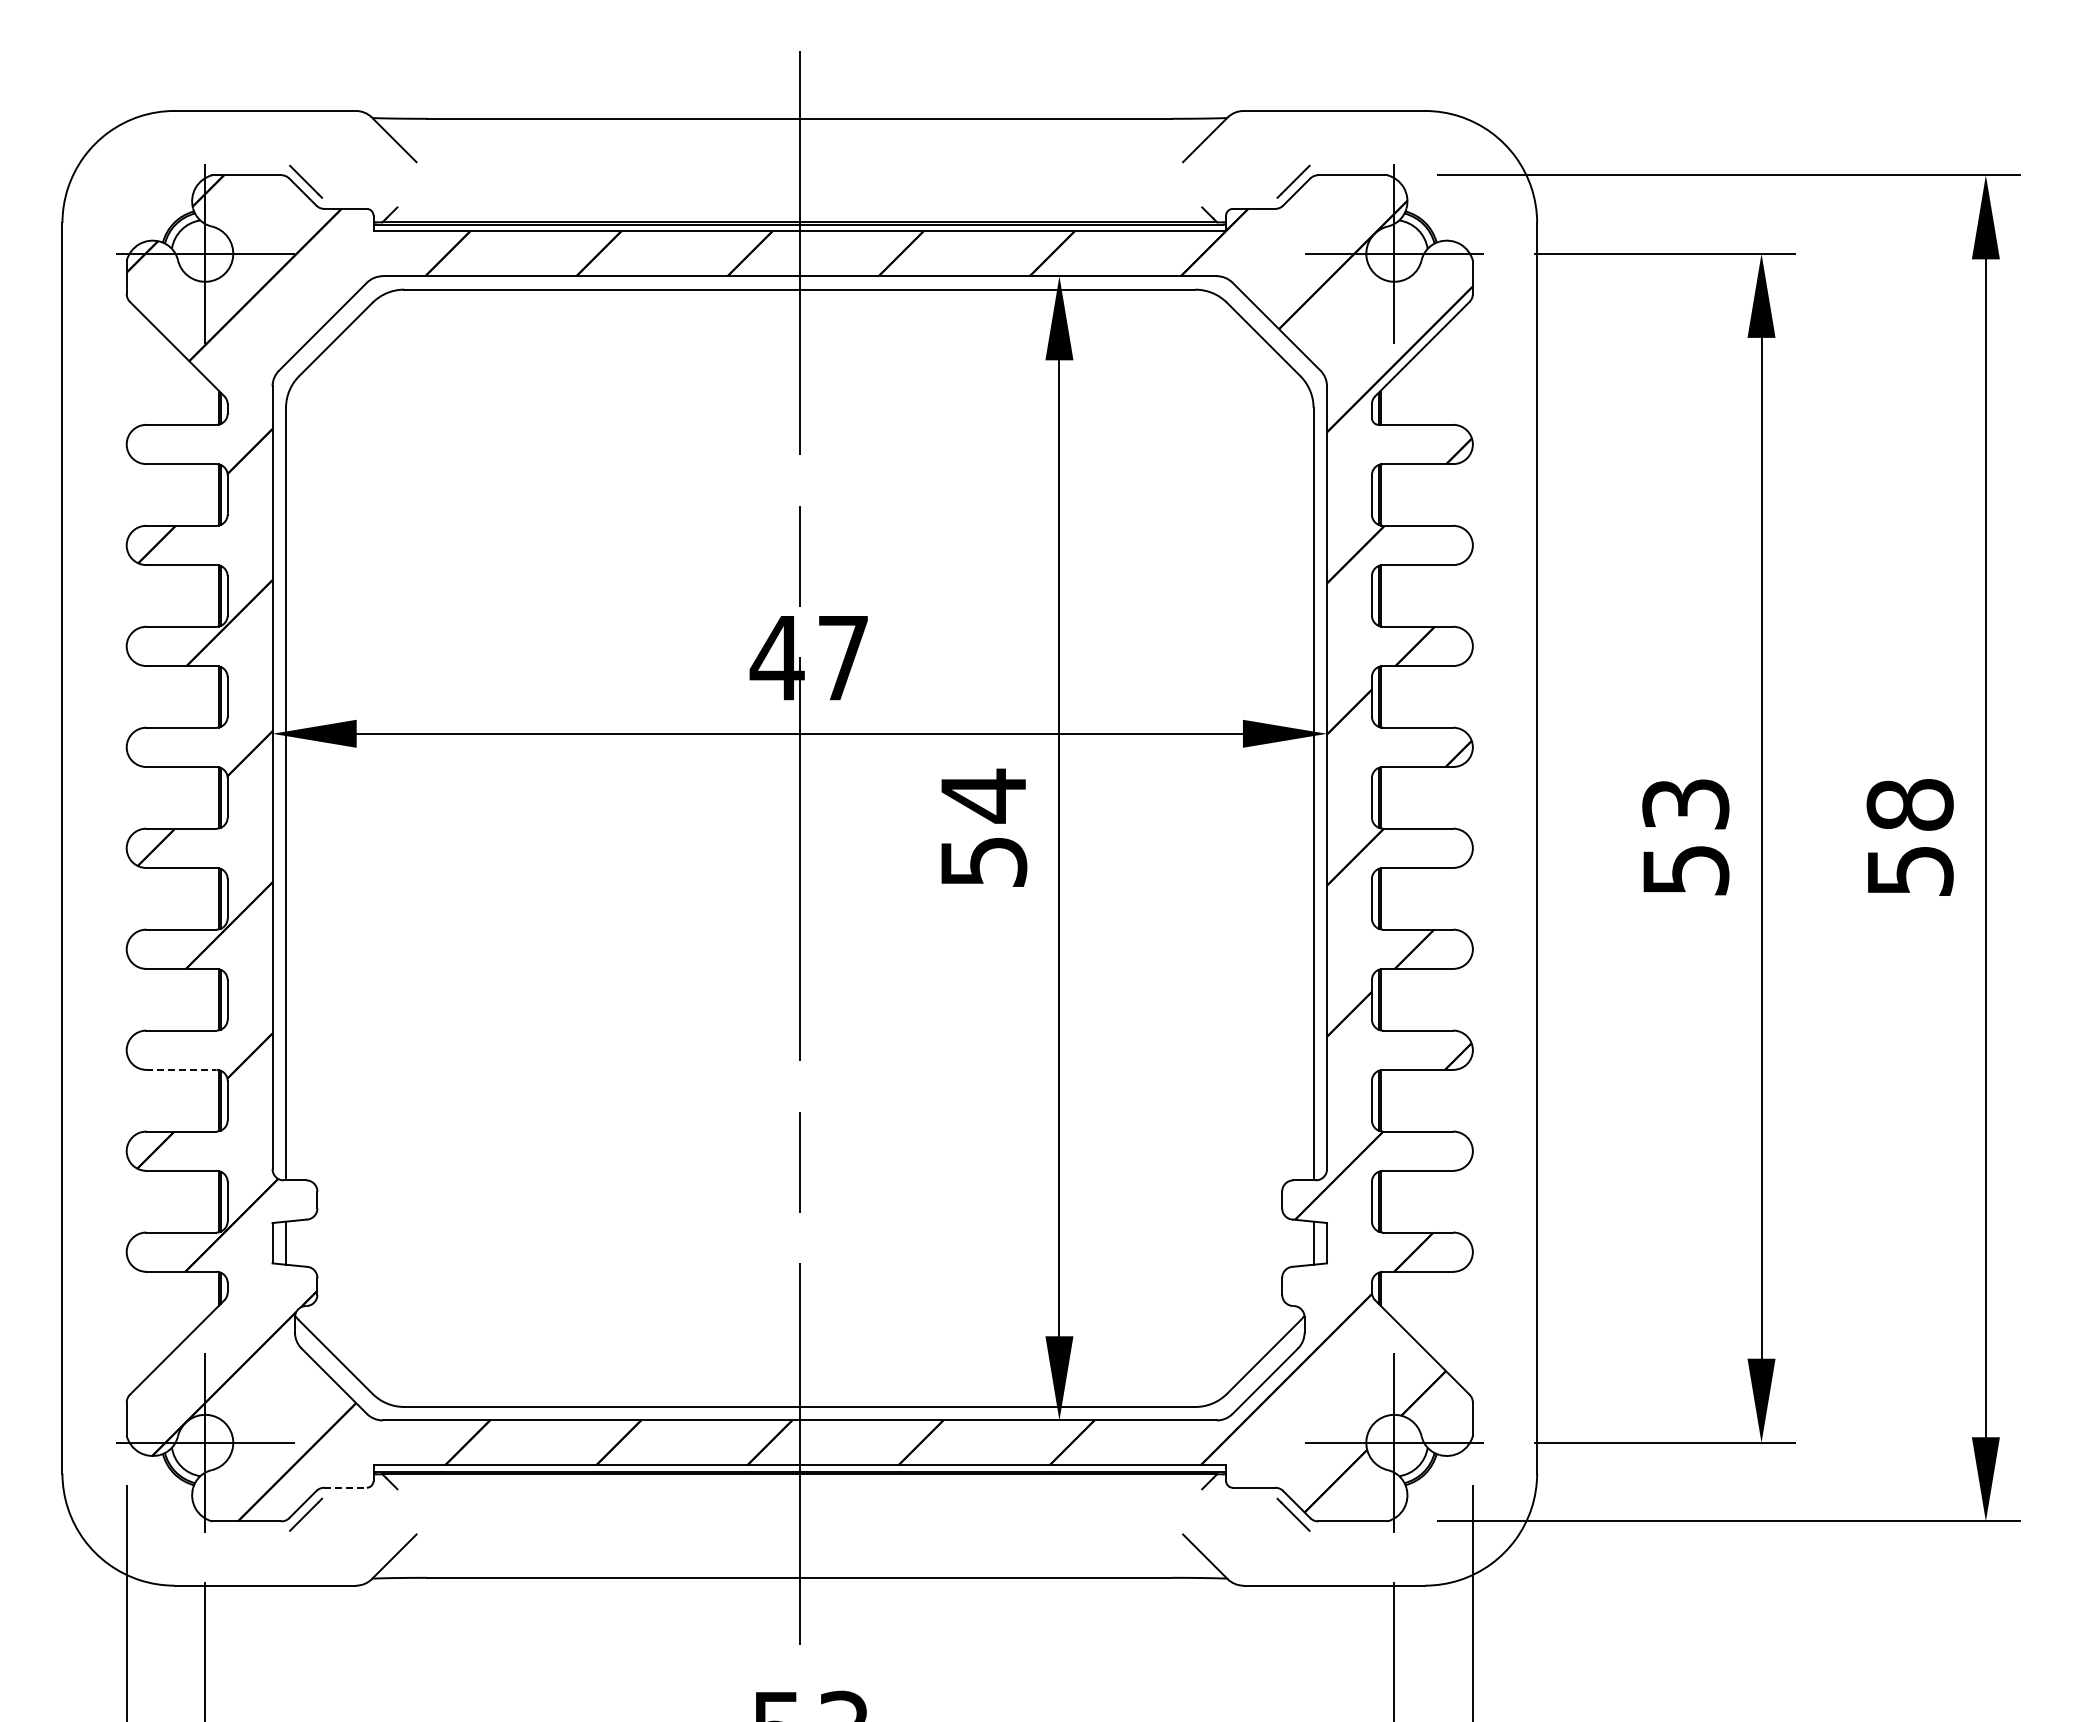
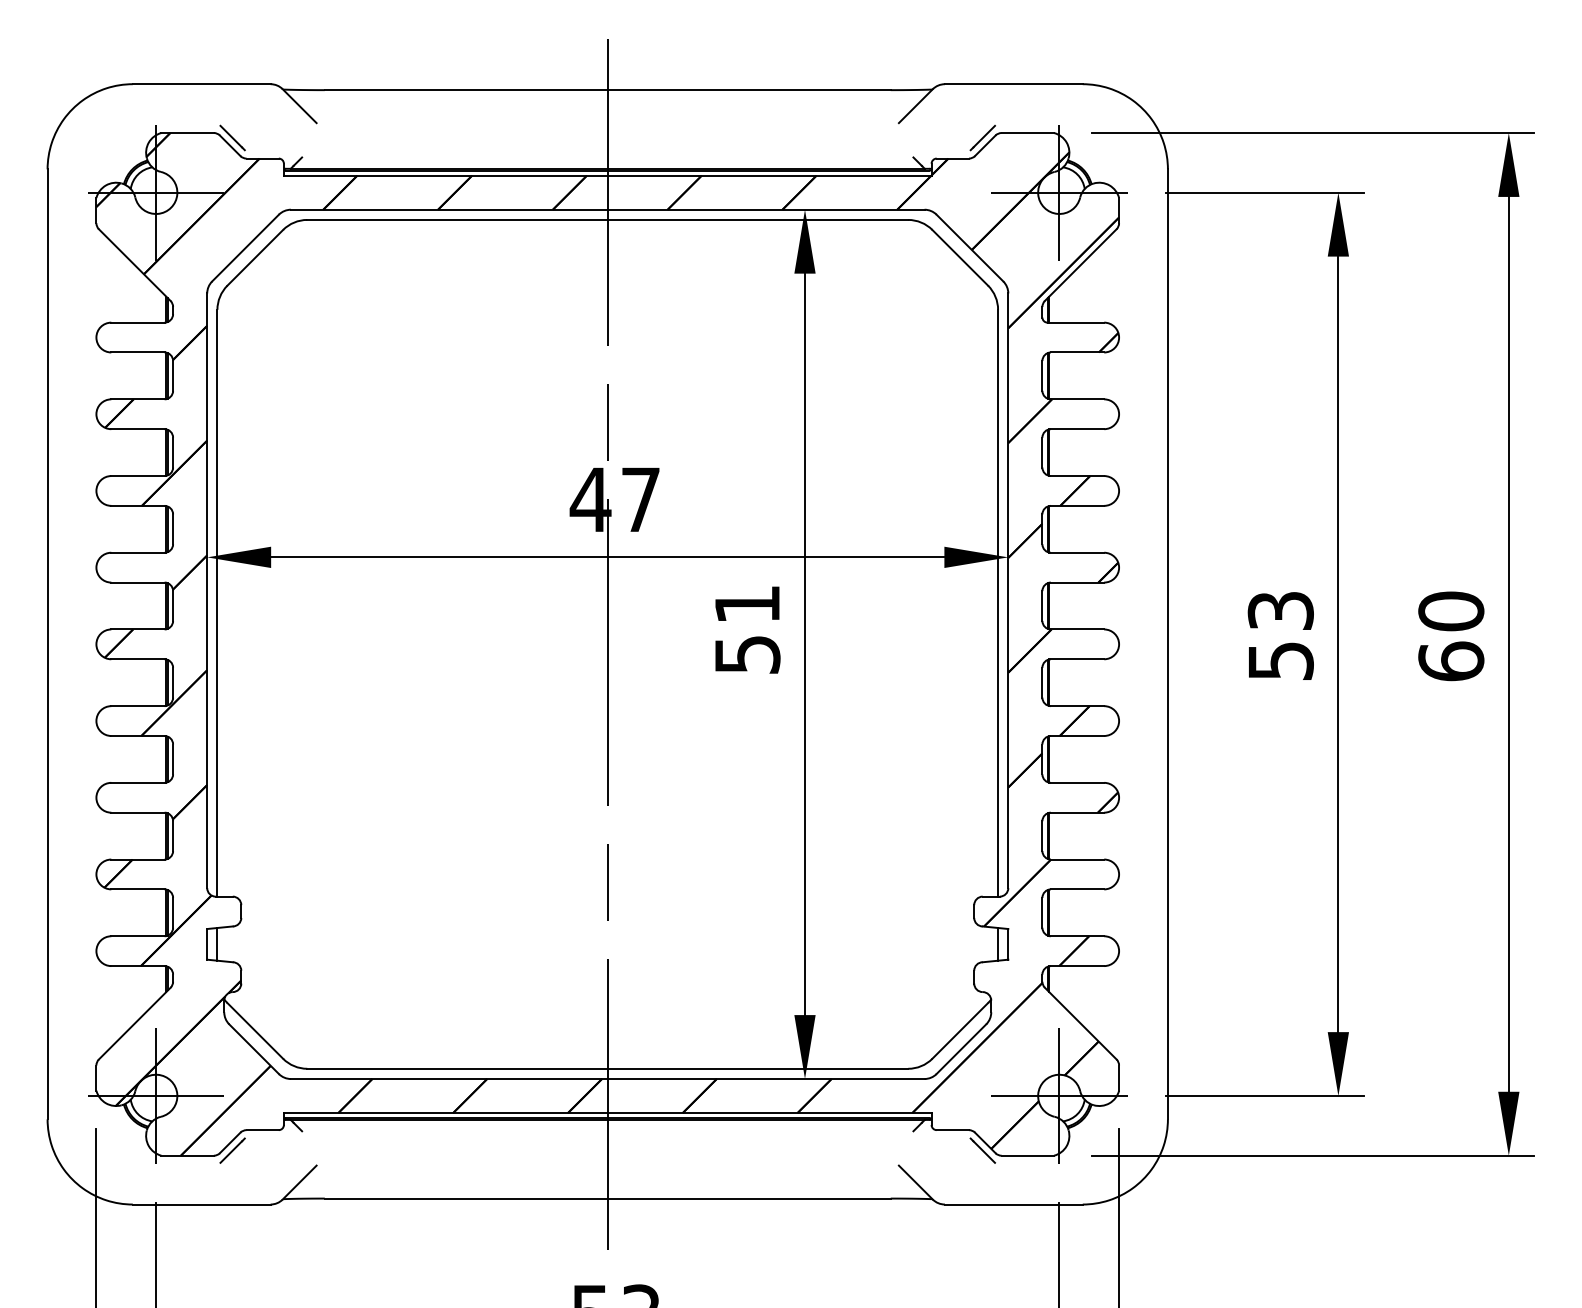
text: (983, 795) -> (747, 604), 54 -> 51
text: (1909, 837) -> (1450, 636), 58 -> 60
line: (181, 1069) -> (138, 812), dashed -> solid
line: (346, 1487) -> (263, 1129), dashed -> solid

